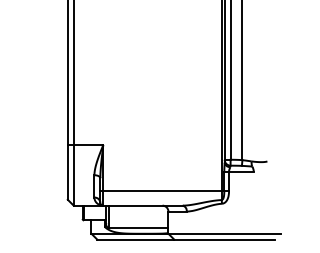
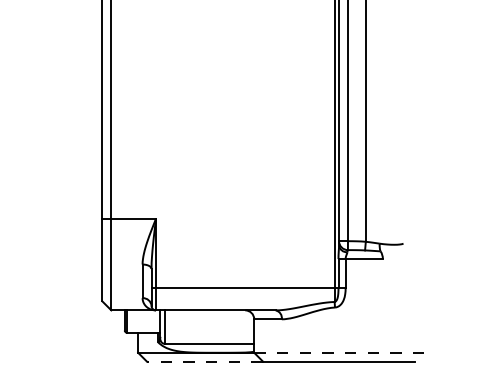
line: (225, 233) -> (340, 352), solid -> dashed
line: (135, 239) -> (204, 361), solid -> dashed

